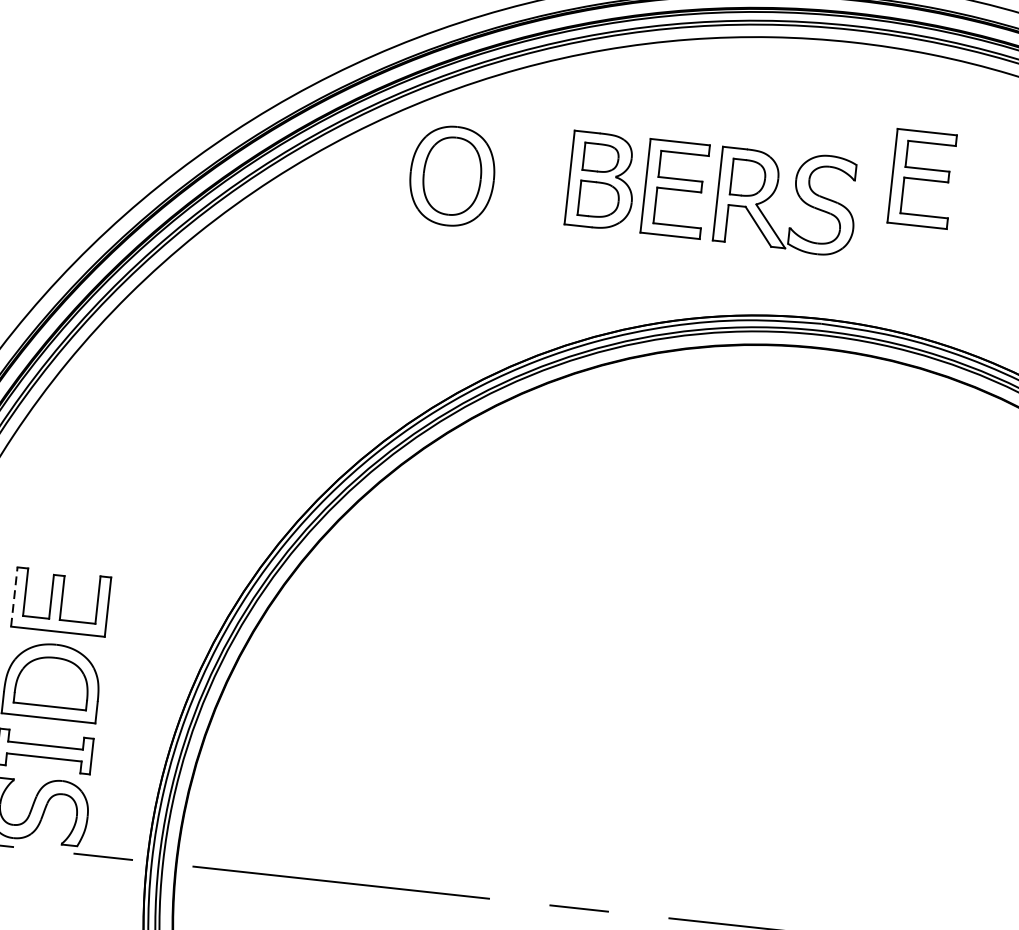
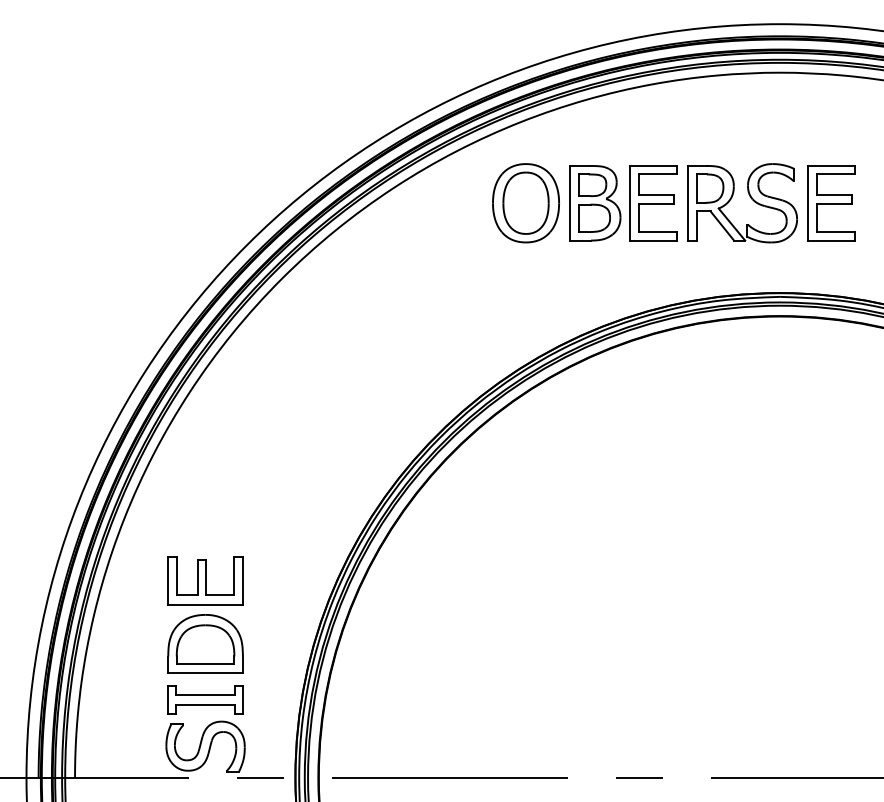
part: (451, 176) -> (525, 203), moved
part: (922, 179) -> (831, 203), moved
line: (14, 596) -> (168, 580), dashed -> solid

